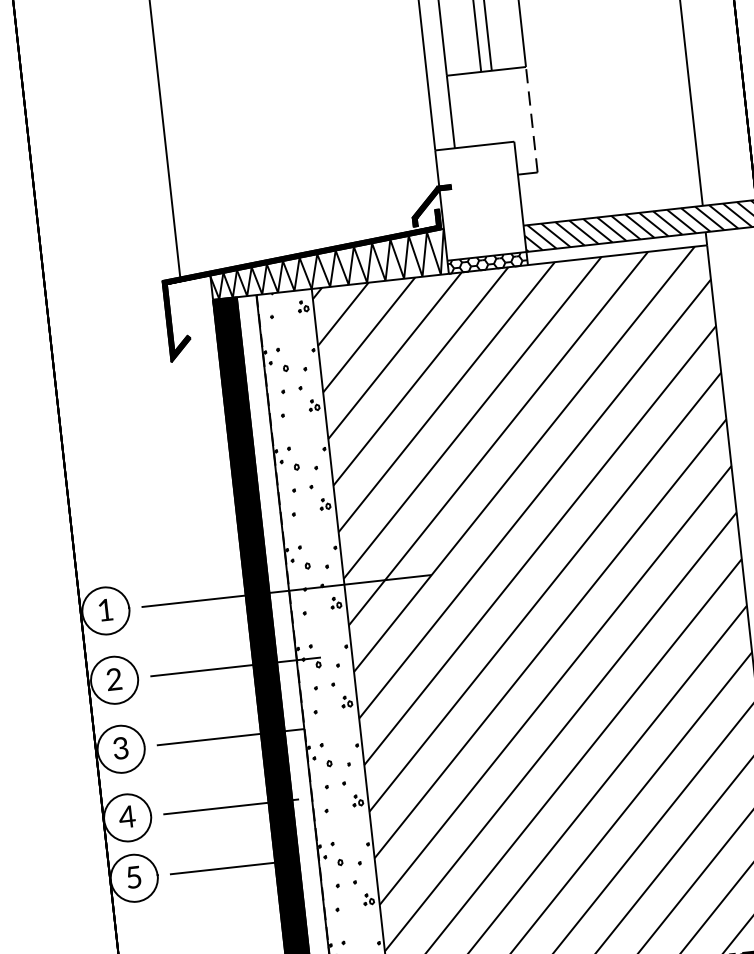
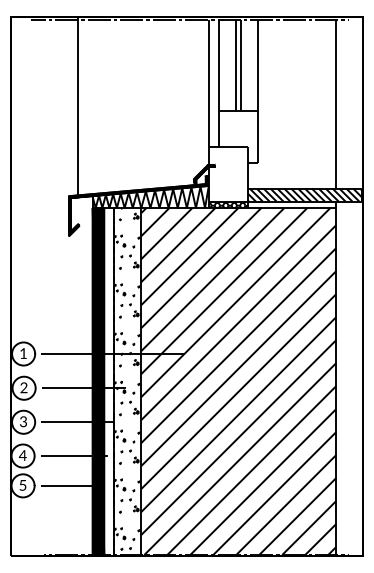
line: (531, 117) -> (257, 136), dashed -> solid

